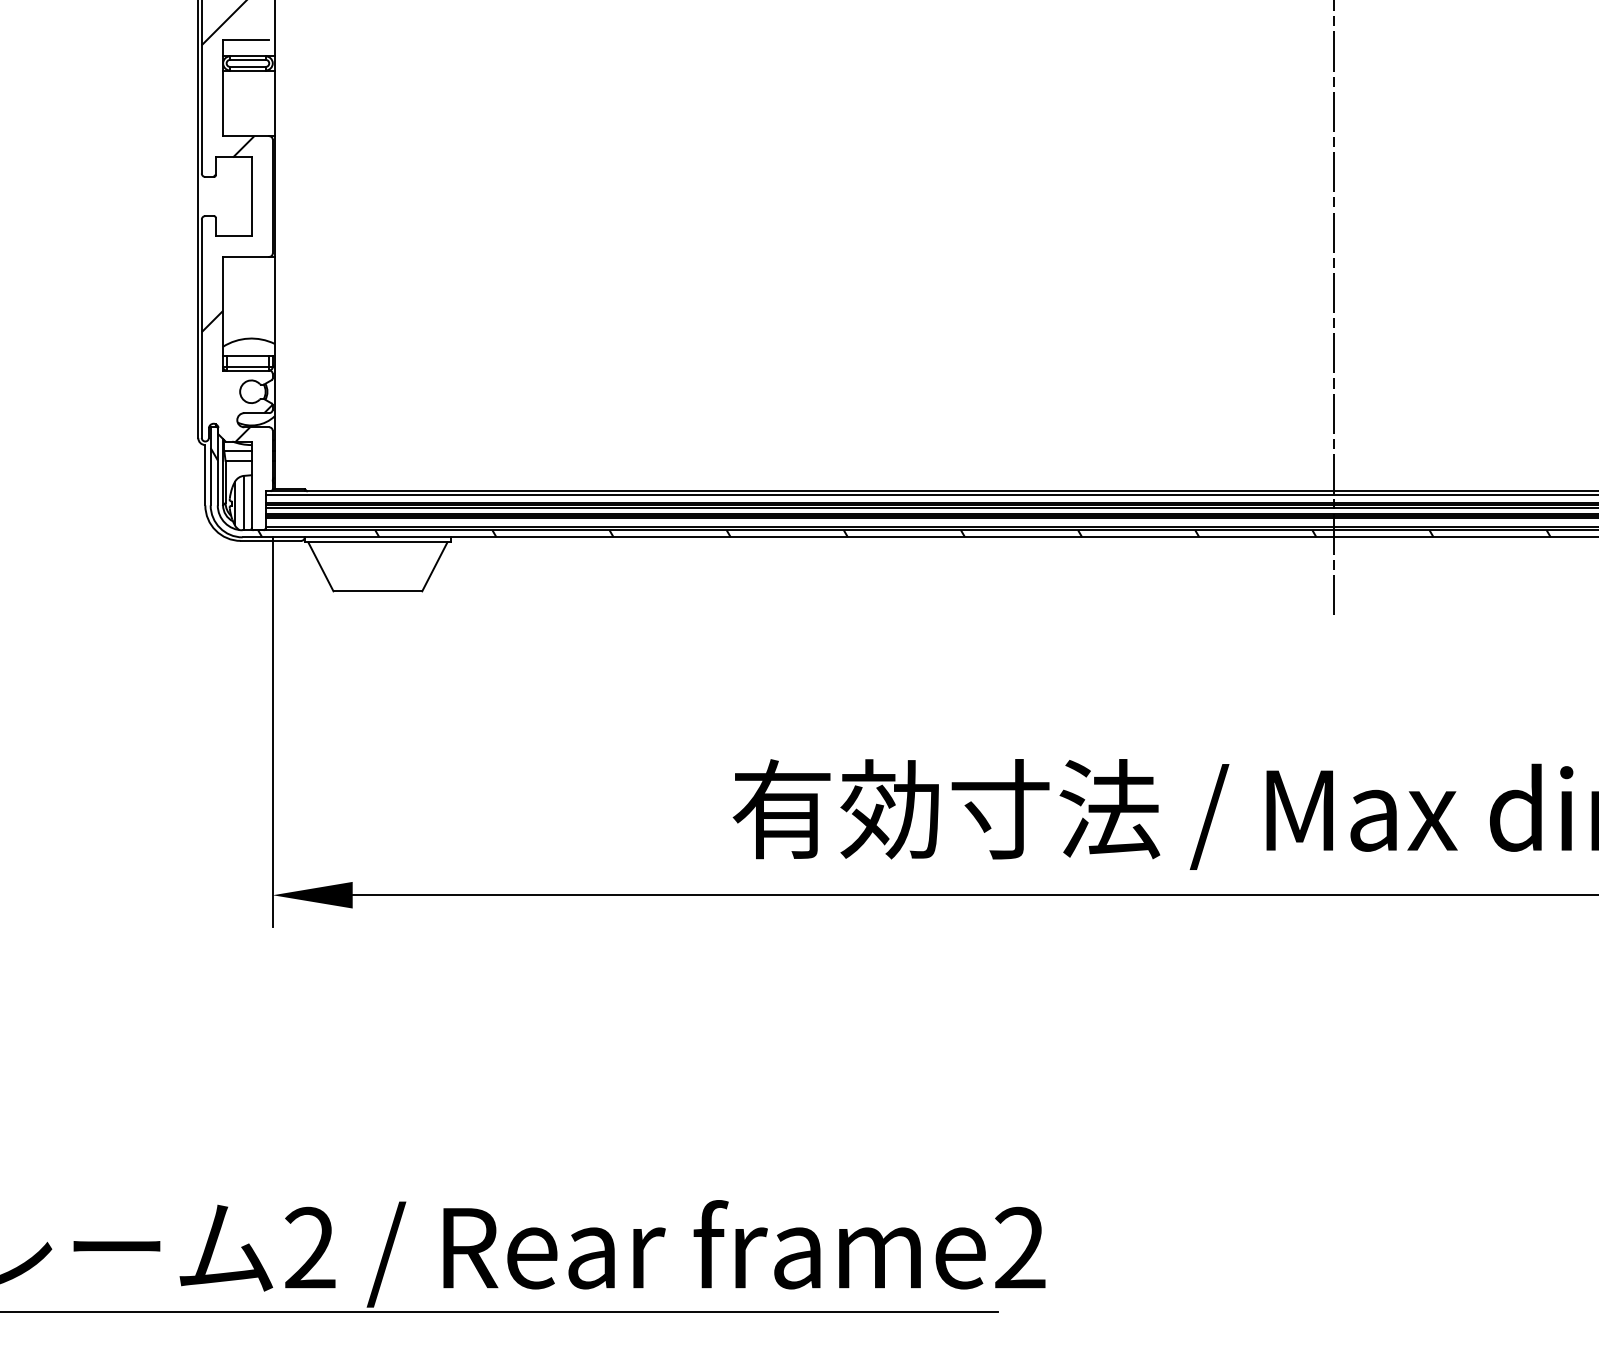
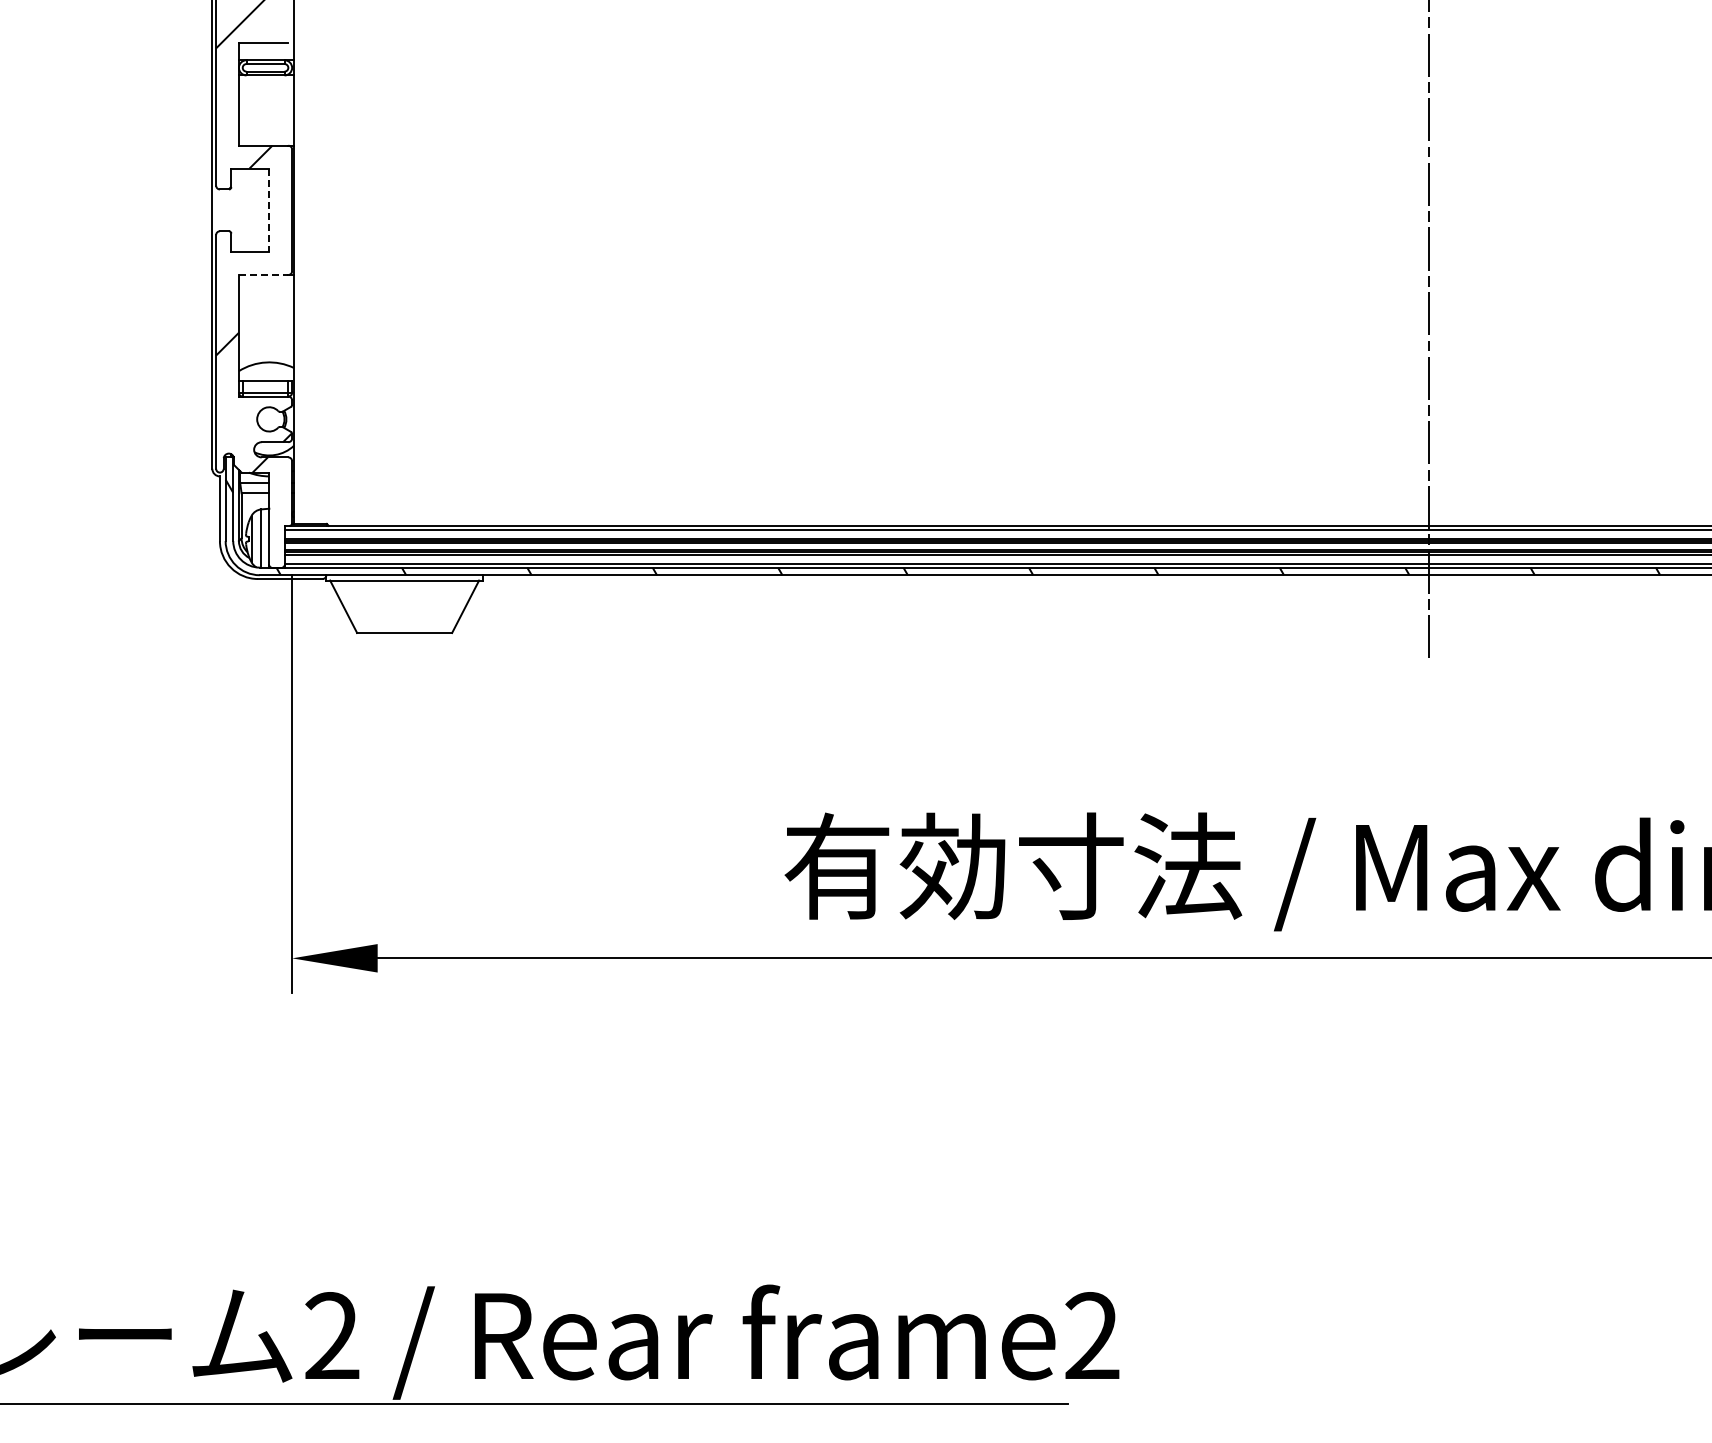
line: (251, 196) -> (269, 210), solid -> dashed
line: (246, 256) -> (263, 274), solid -> dashed

